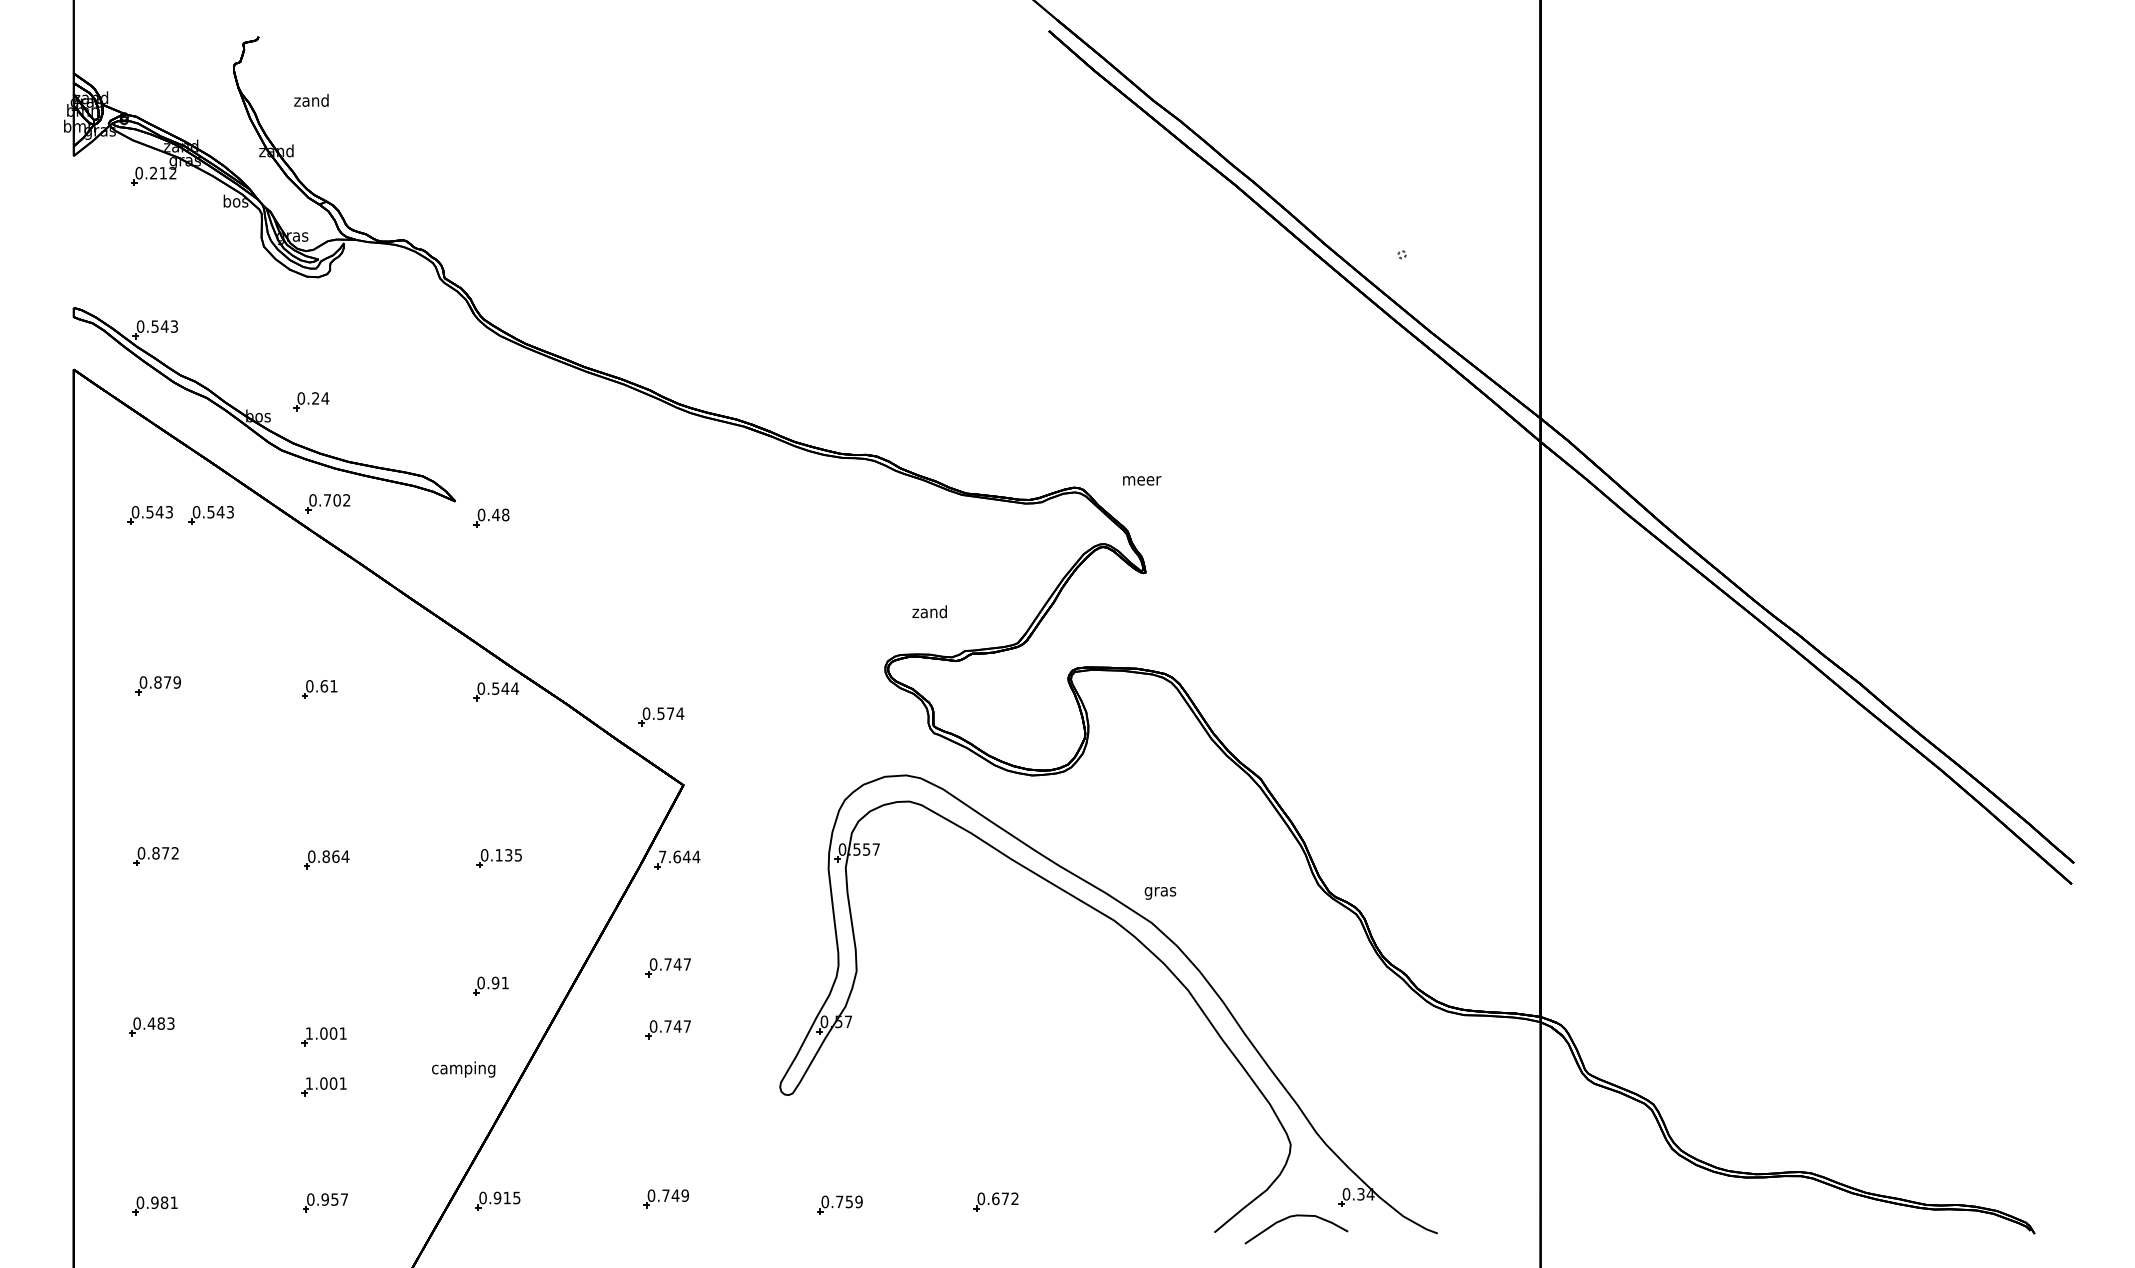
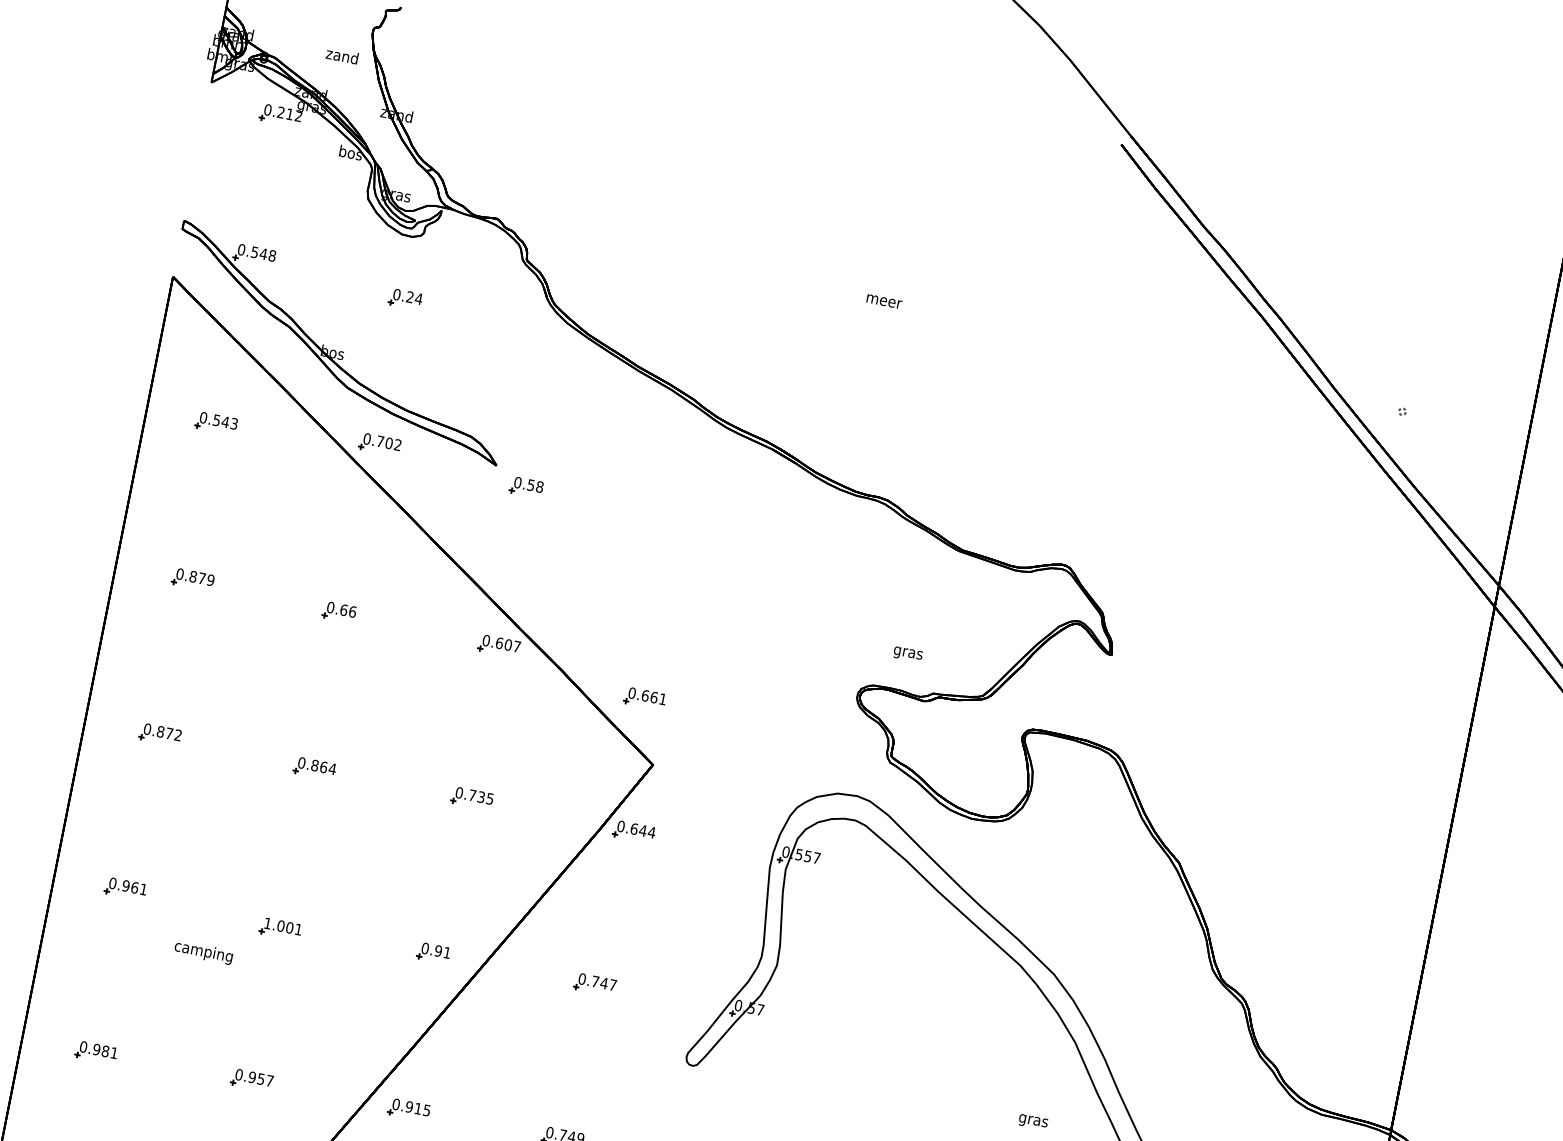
text: (311, 100) -> (342, 55), moved
text: (174, 326) -> (272, 255), 0.543 -> 0.548
part: (311, 401) -> (405, 299), moved
text: (1142, 480) -> (884, 301), moved
text: (495, 514) -> (530, 484), 0.48 -> 0.58
part: (210, 515) -> (271, 434), removed
text: (929, 613) -> (907, 653), zand -> gras
text: (333, 686) -> (352, 612), 0.61 -> 0.66
text: (505, 688) -> (508, 644), 0.544 -> 0.607
text: (670, 713) -> (654, 697), 0.574 -> 0.661
text: (498, 855) -> (471, 795), 0.135 -> 0.735
text: (662, 856) -> (621, 826), 7.644 -> 0.644
text: (1160, 893) -> (1033, 1122), moved
part: (667, 967) -> (605, 927), removed
part: (490, 985) -> (433, 952), moved
text: (160, 1023) -> (134, 887), 0.483 -> 0.961
text: (463, 1069) -> (203, 952), moved
part: (323, 1086) -> (271, 974), removed

